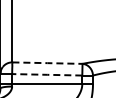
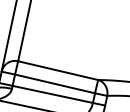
line: (47, 63) -> (58, 71), dashed -> solid
line: (47, 74) -> (55, 83), dashed -> solid

